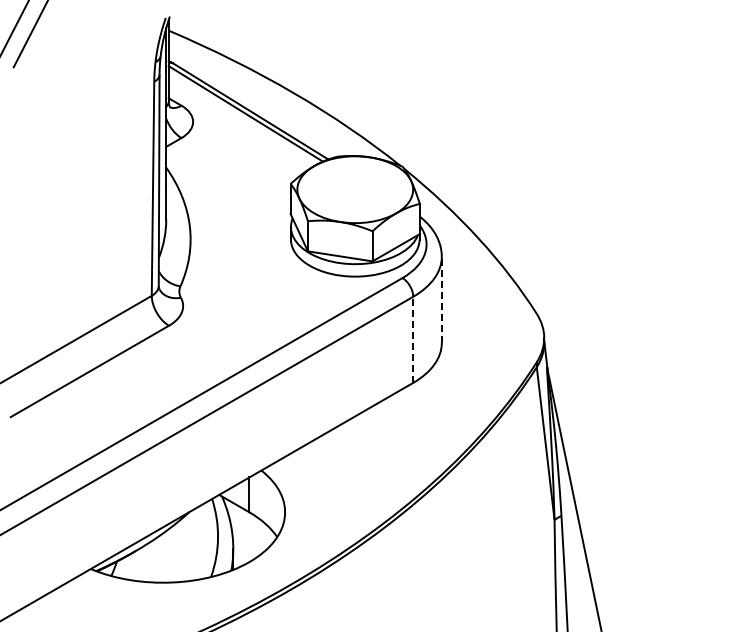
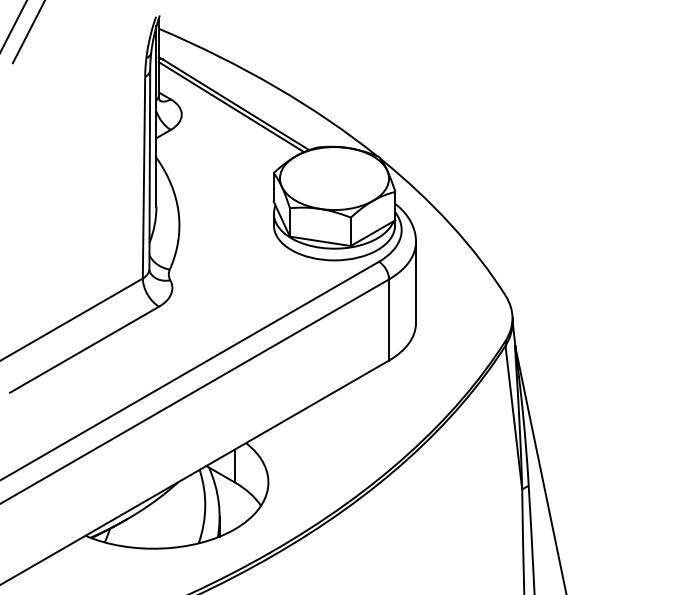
line: (441, 299) -> (415, 281), dashed -> solid
line: (413, 339) -> (389, 319), dashed -> solid

